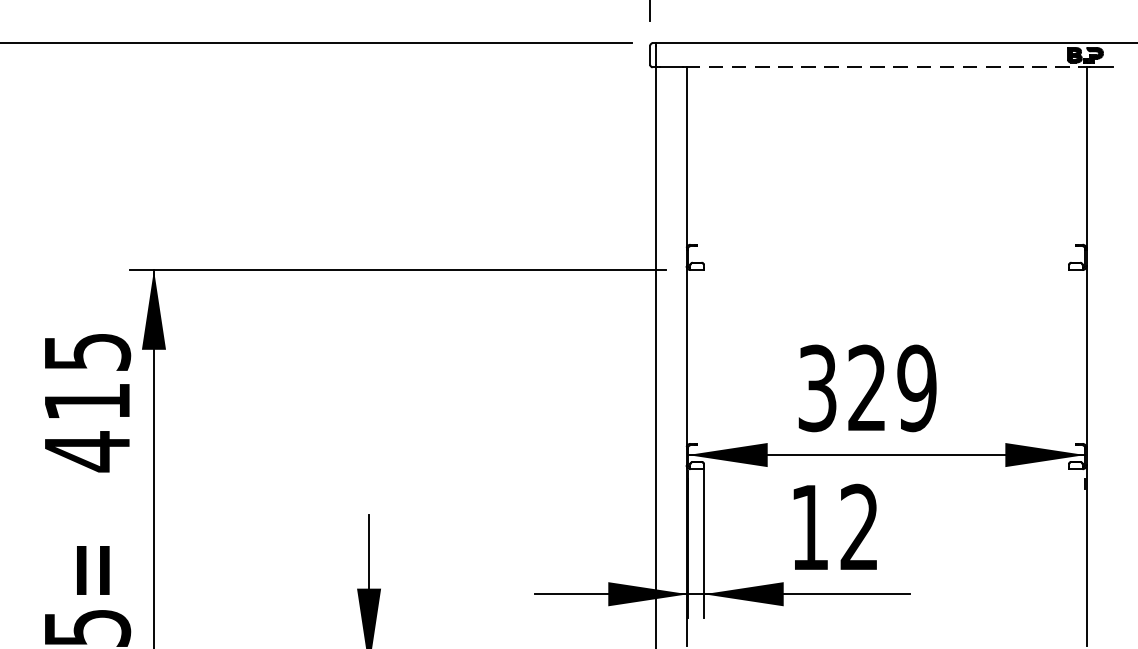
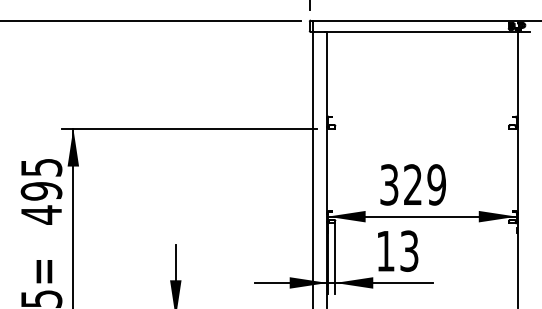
line: (887, 68) -> (422, 32), dashed -> solid
text: (87, 402) -> (41, 191), 415 -> 495
text: (859, 526) -> (409, 250), 12 -> 13

